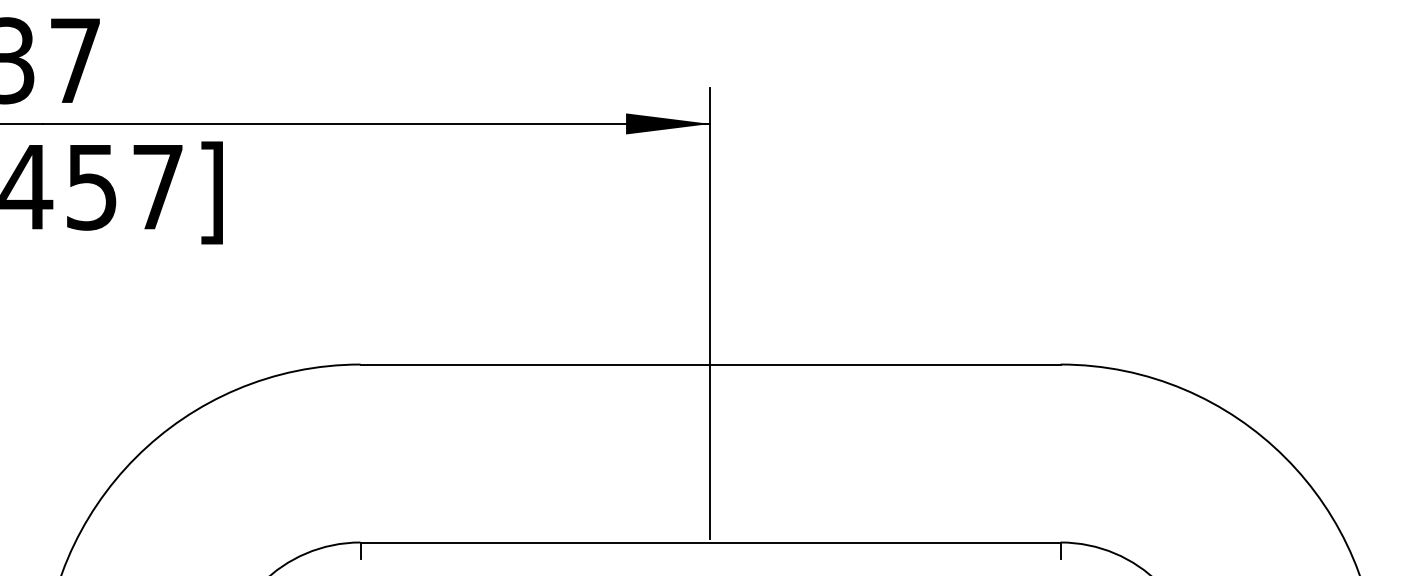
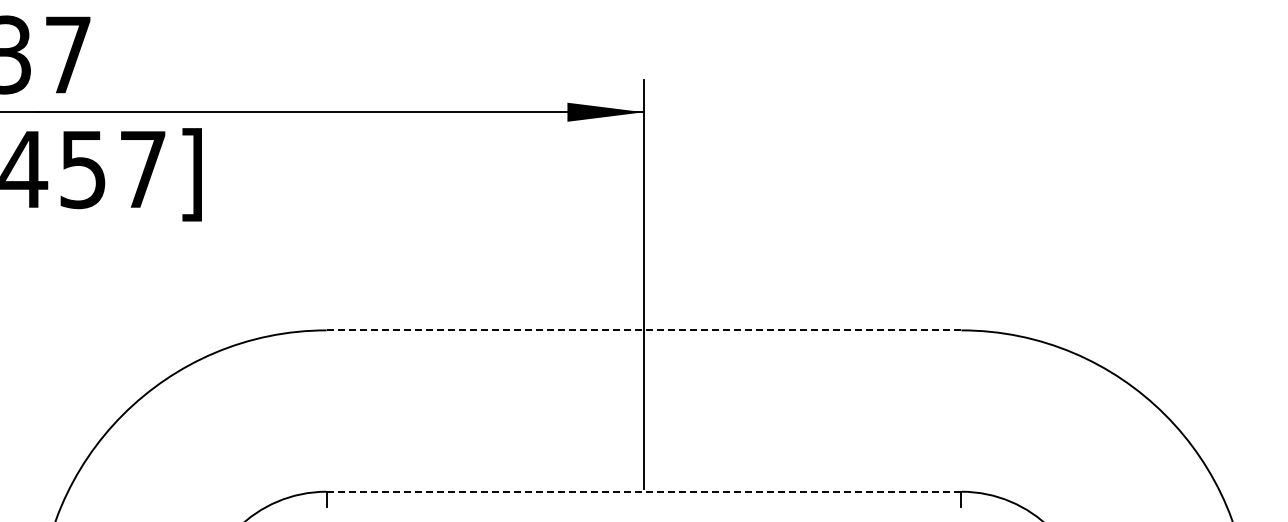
line: (709, 364) -> (643, 330), solid -> dashed
line: (711, 542) -> (644, 491), solid -> dashed

